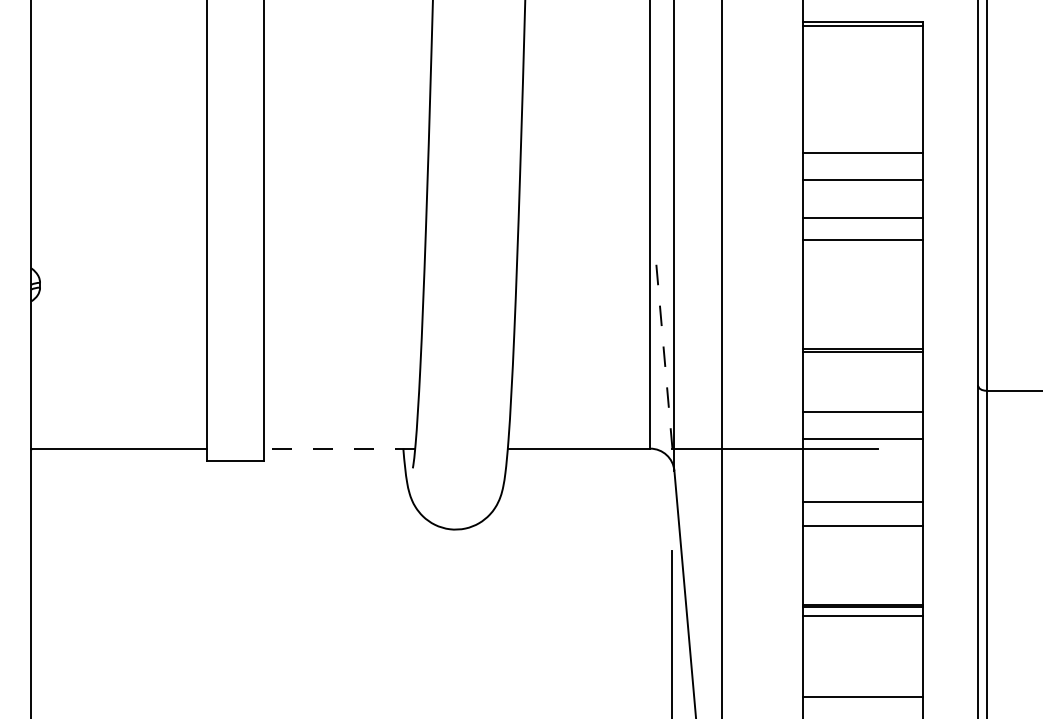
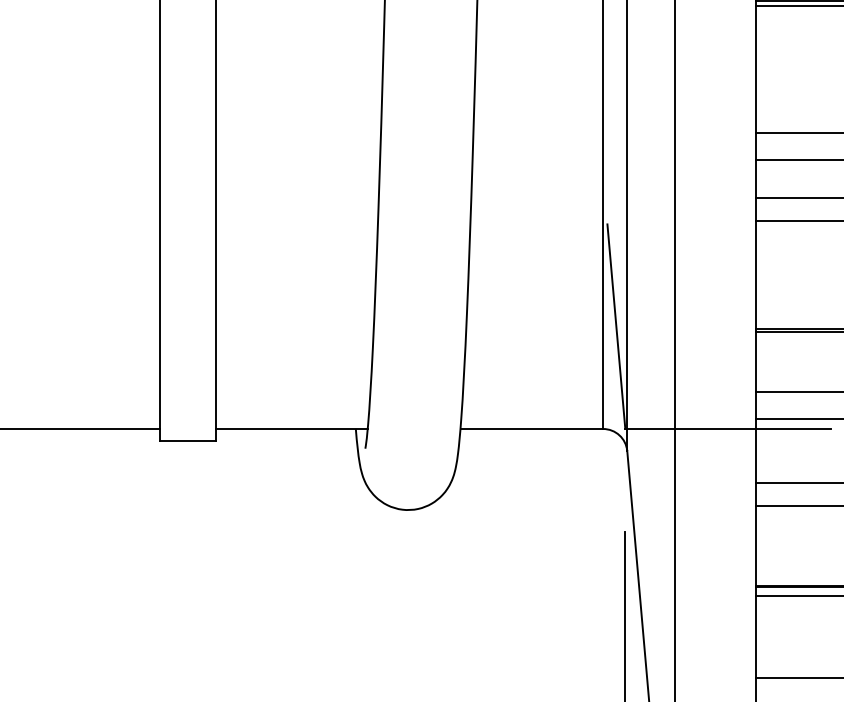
line: (663, 346) -> (616, 326), dashed -> solid
line: (339, 448) -> (291, 428), dashed -> solid

